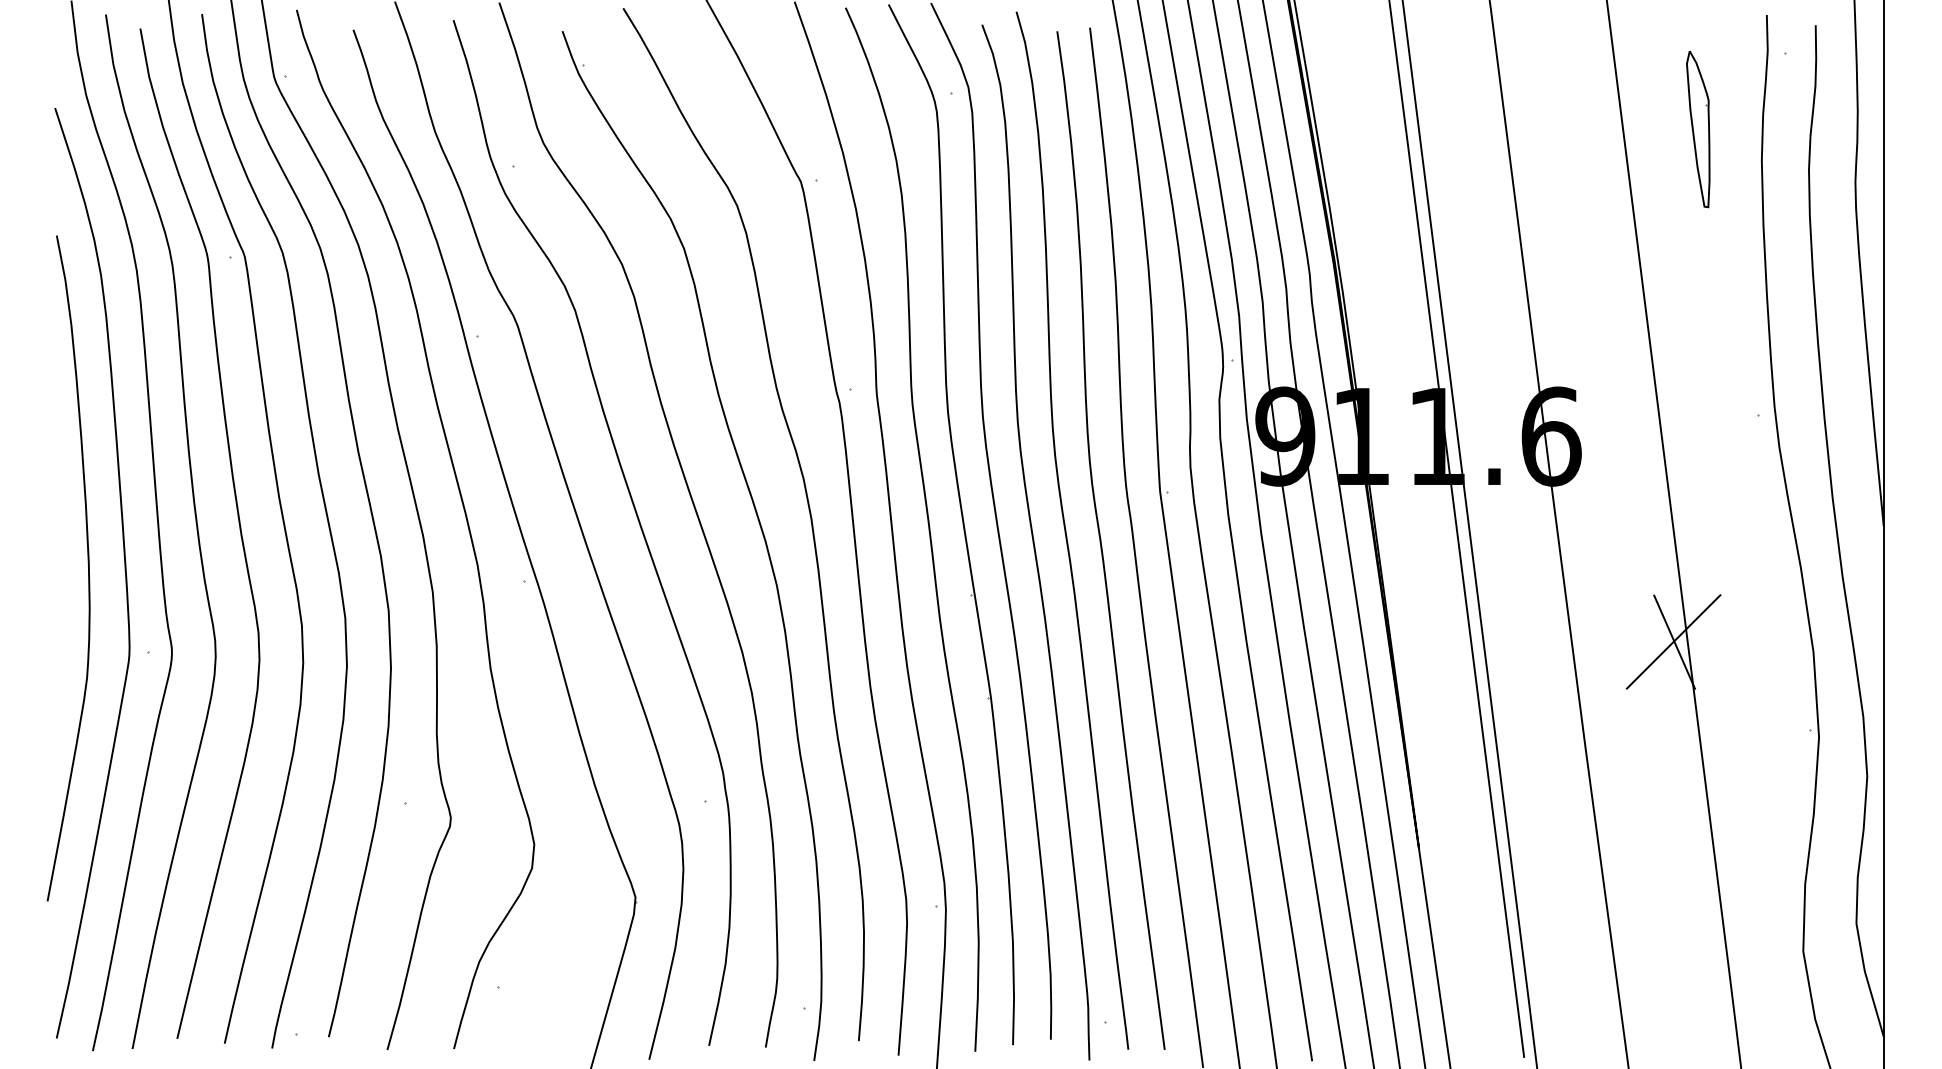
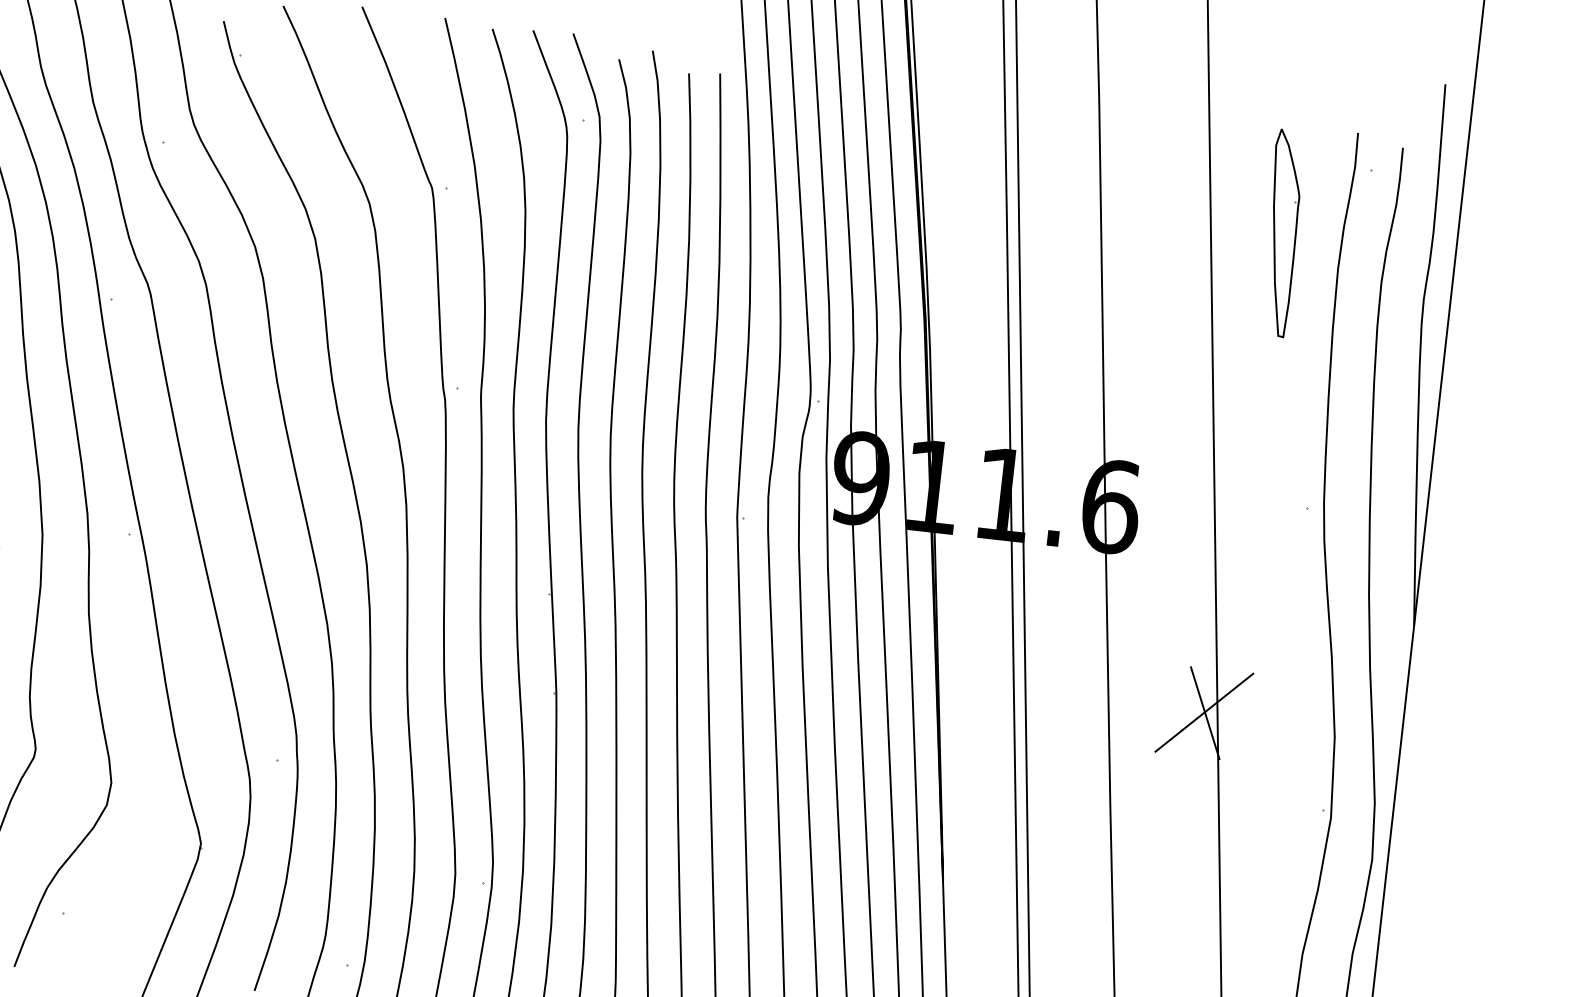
part: (1698, 129) -> (1281, 233), size x1.4

